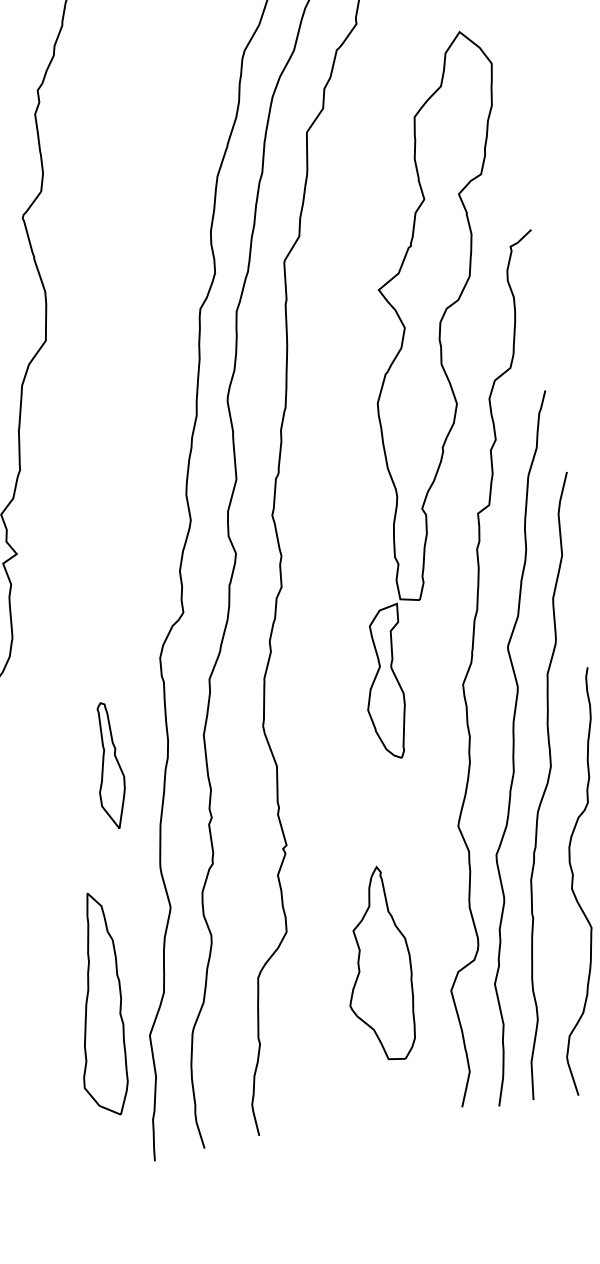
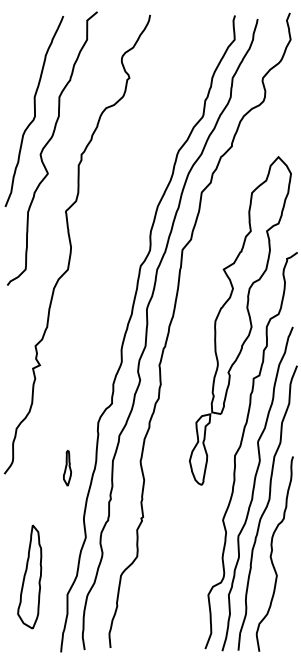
part: (109, 765) -> (67, 468), size x0.6
part: (377, 963) -> (176, 577), removed
part: (96, 1003) -> (29, 576), moved

